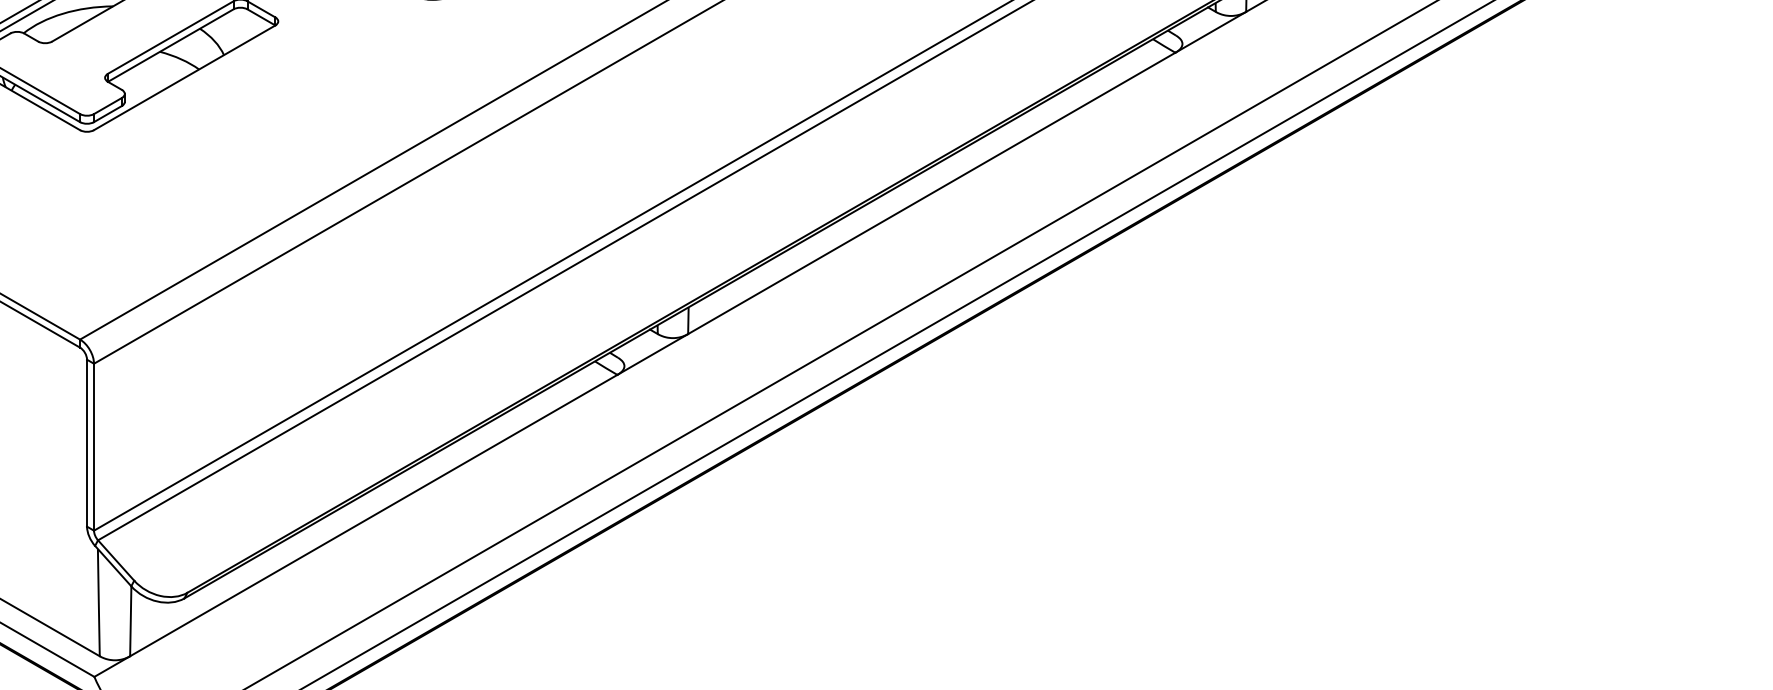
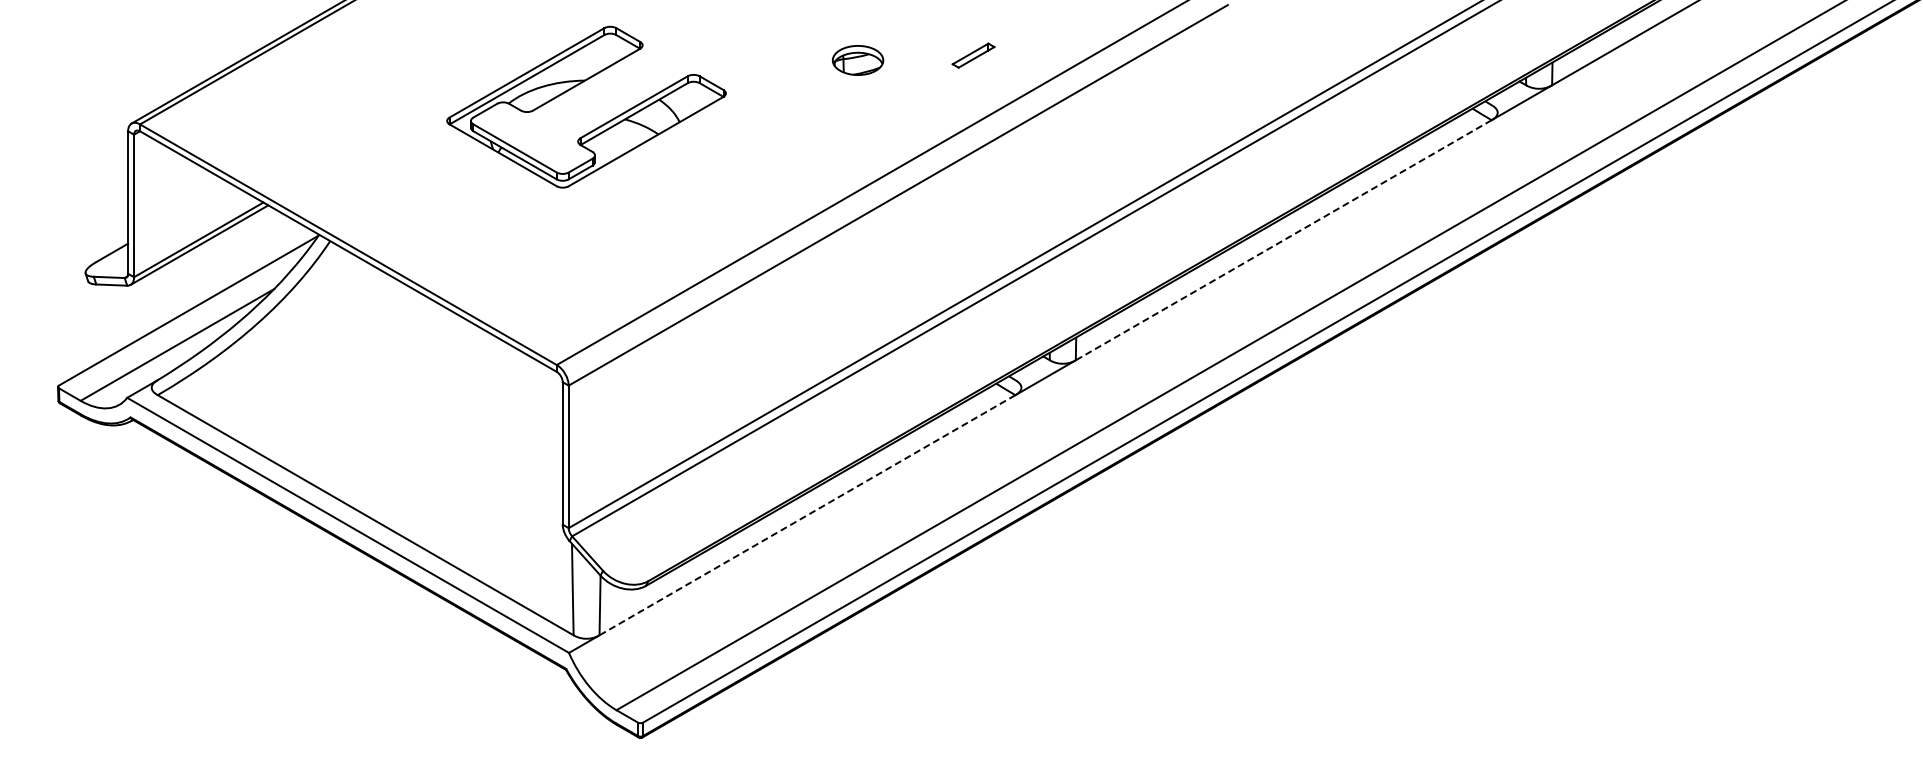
line: (931, 193) -> (1283, 240), solid -> dashed
line: (373, 515) -> (807, 515), solid -> dashed

